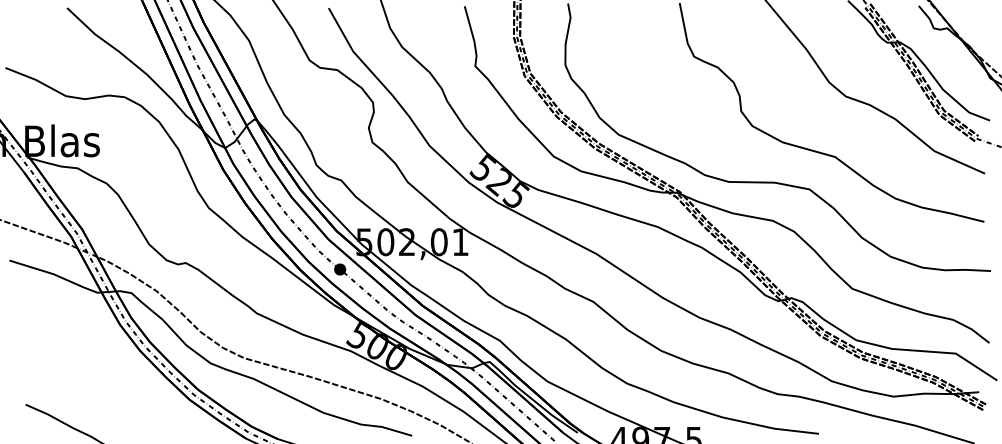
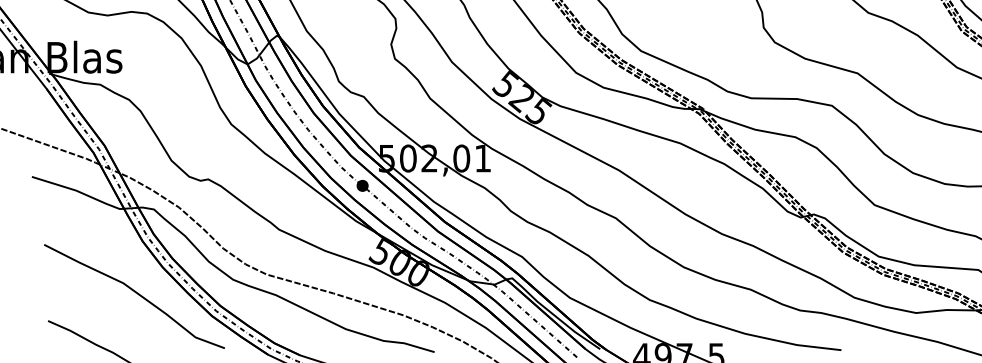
curve: (113, 377) -> (135, 293), added

